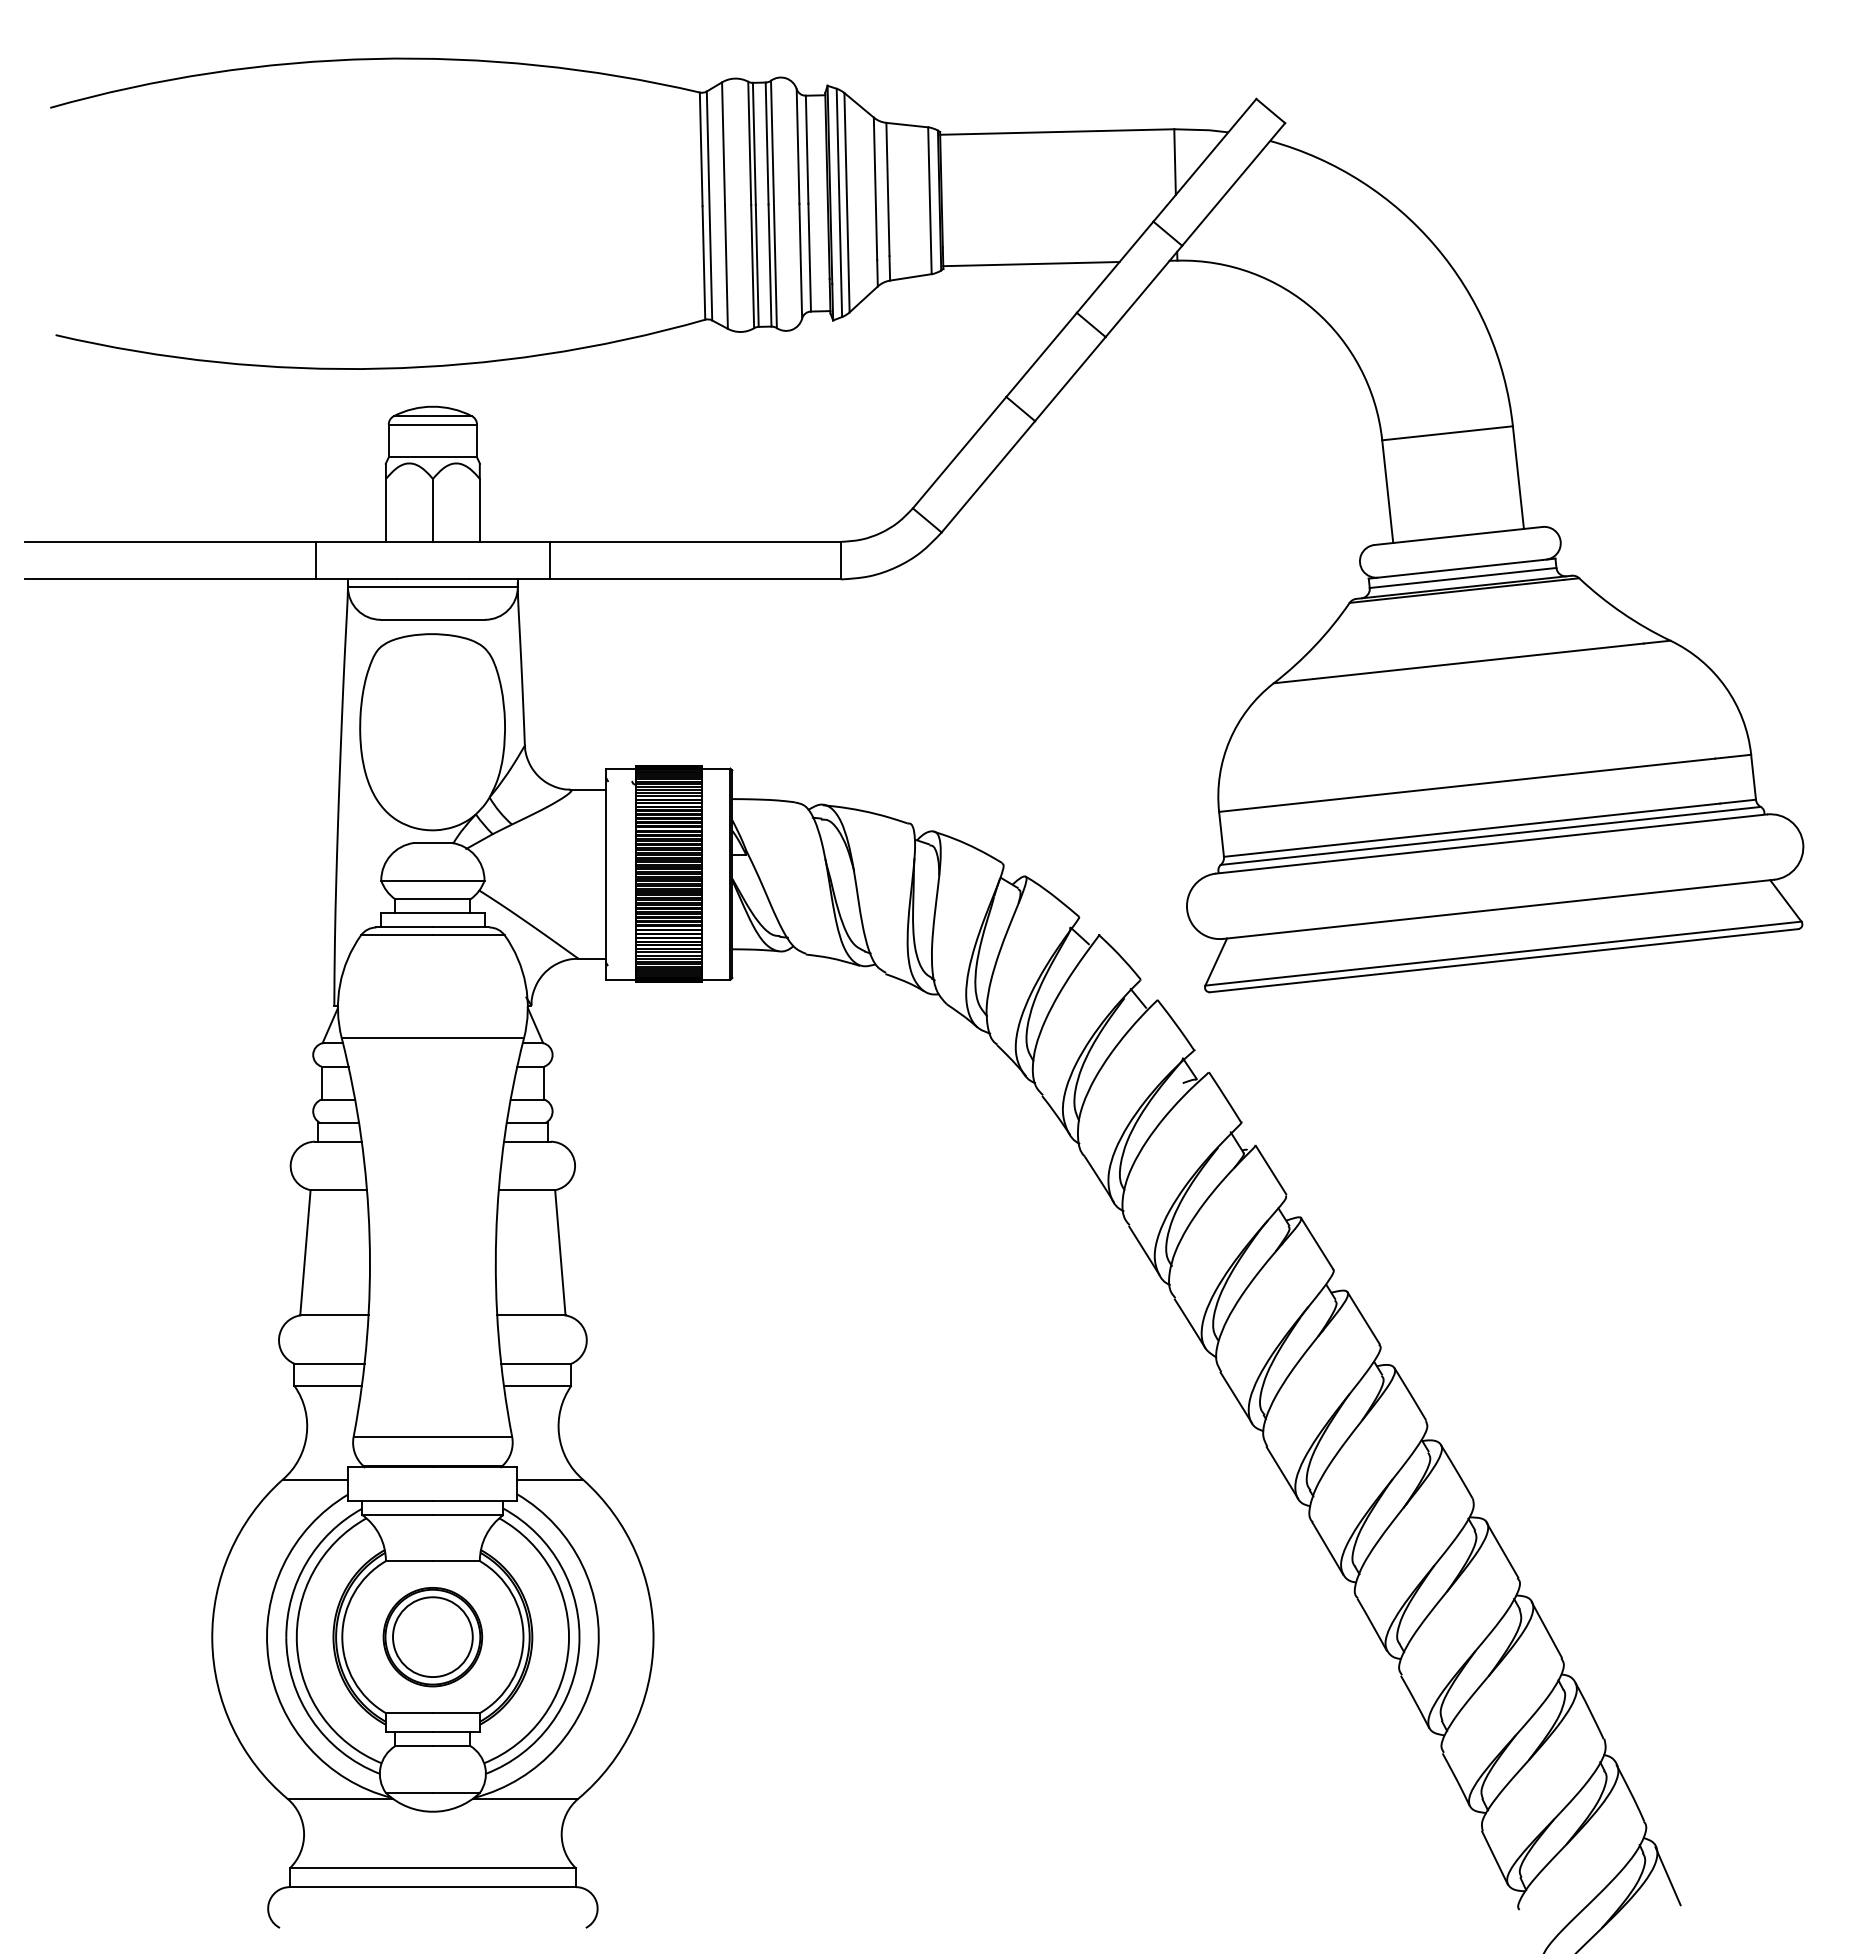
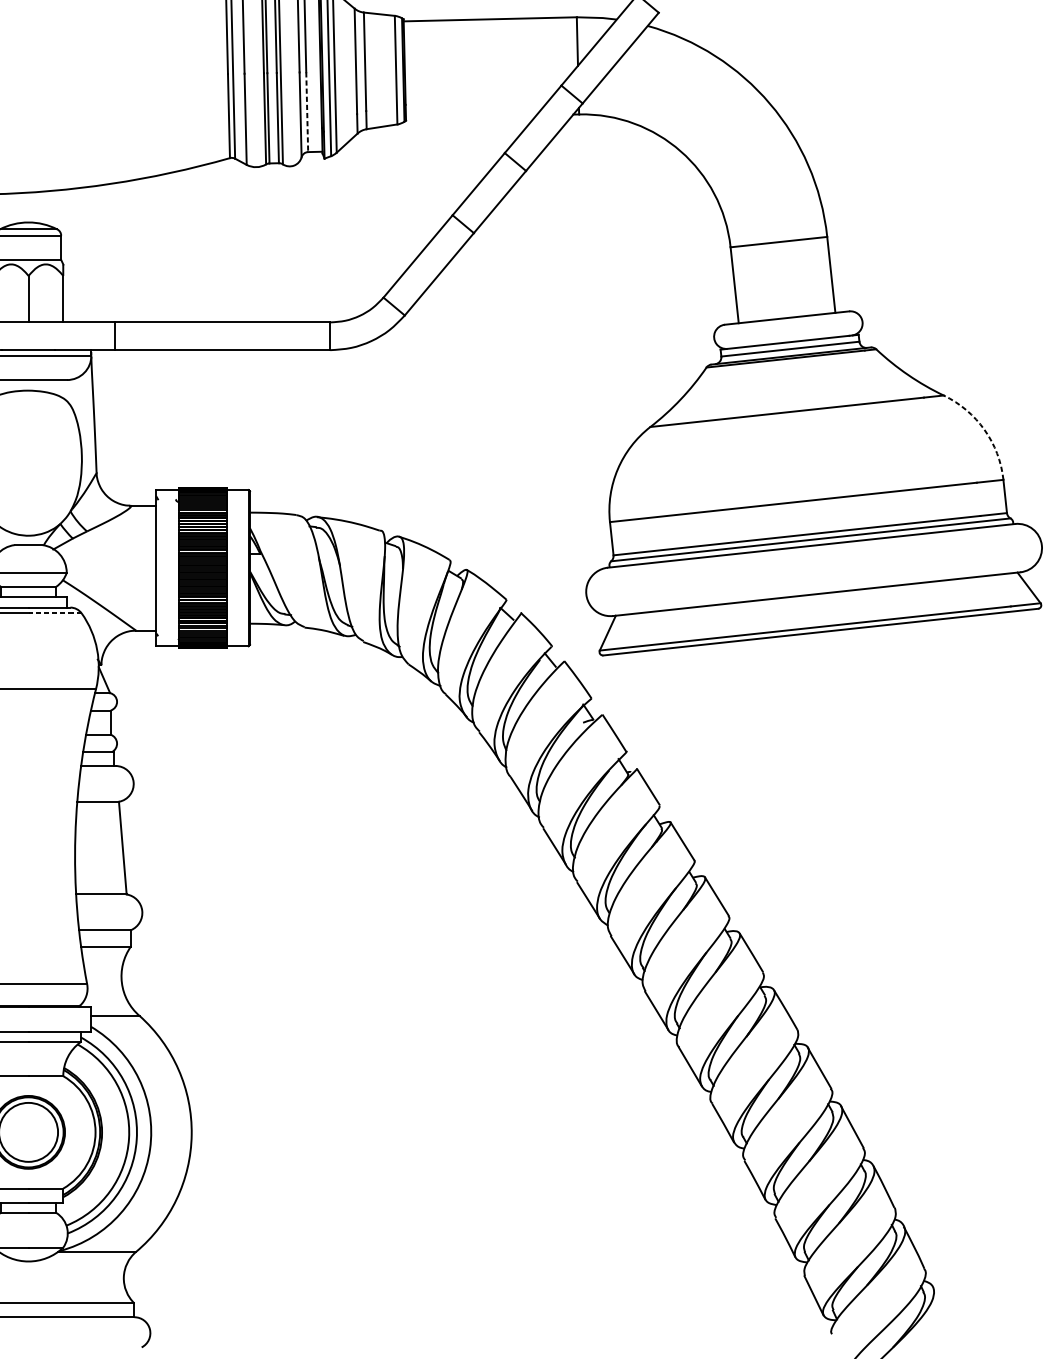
line: (809, 257) -> (307, 112), solid -> dashed
line: (1031, 264) -> (471, 117), removed
arc: (1725, 687) -> (984, 430), solid -> dashed
line: (468, 935) -> (54, 613), solid -> dashed
line: (1667, 1876) -> (941, 1309), removed

